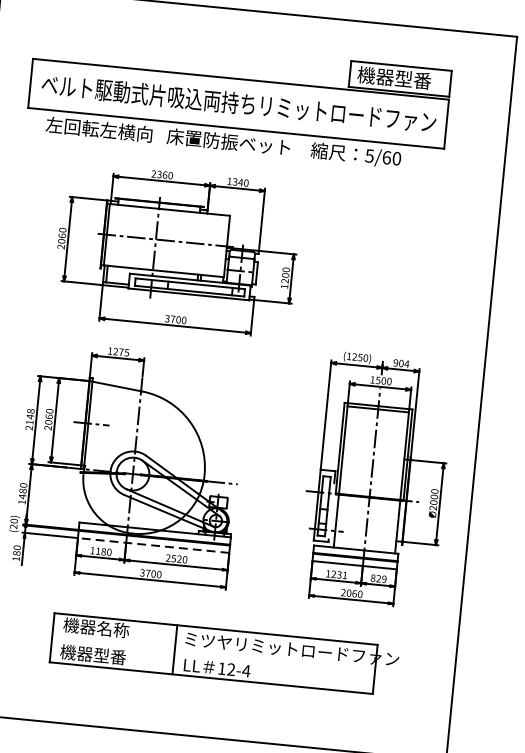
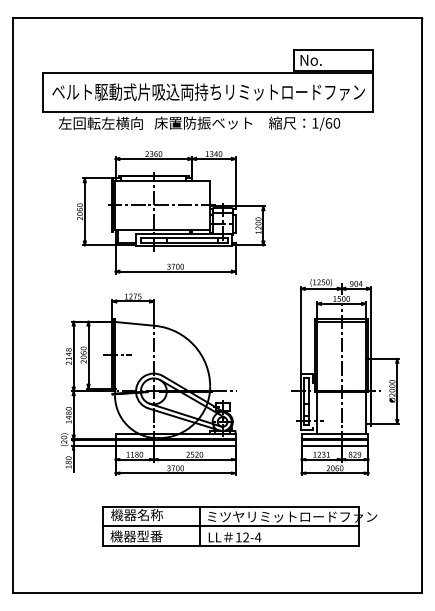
text: (394, 77) -> (328, 59), 機器型番 -> No.
text: (369, 156) -> (315, 123), 5/60 -> 1/60
line: (153, 544) -> (175, 445), dashed -> solid
line: (212, 653) -> (230, 526), added

